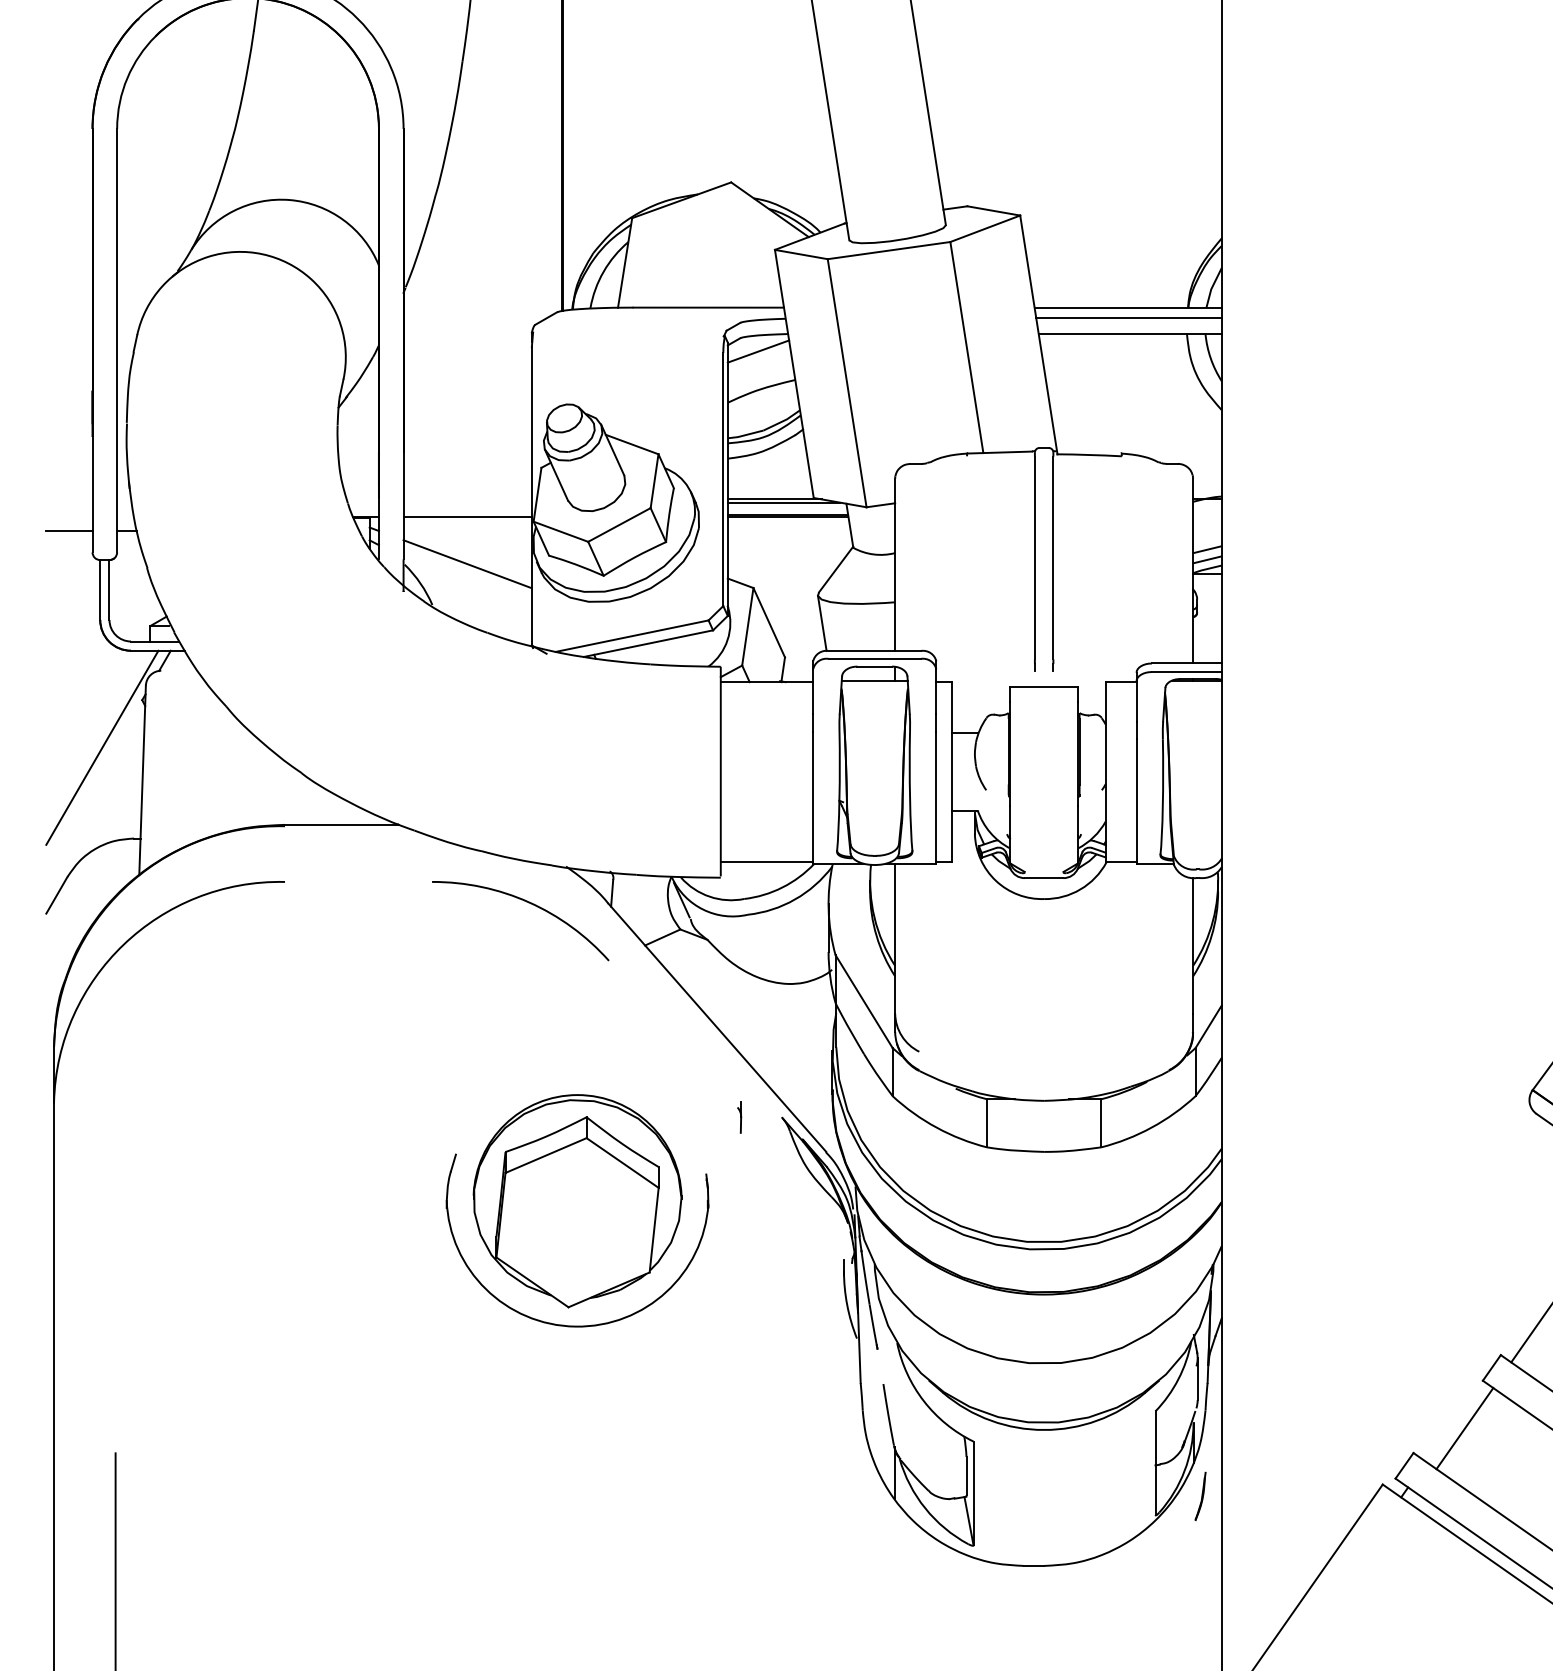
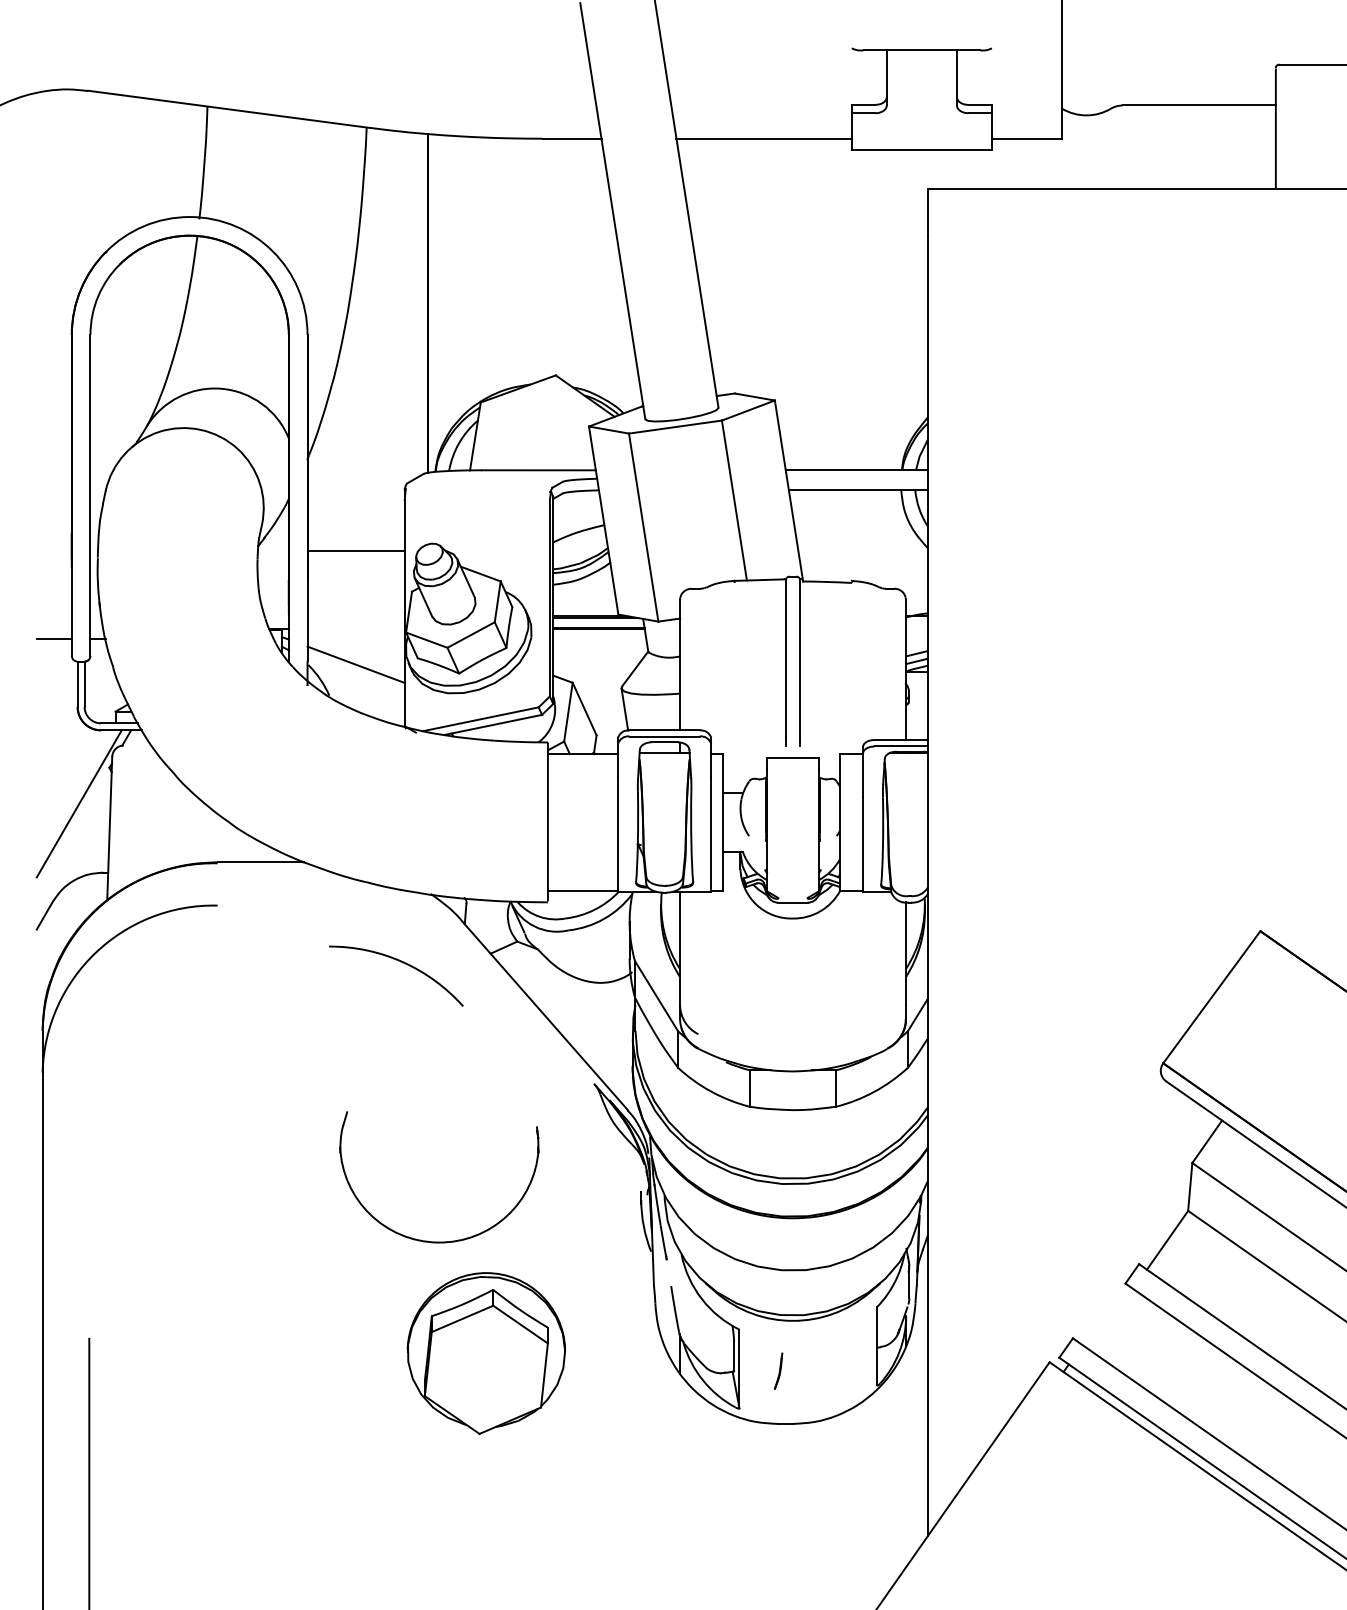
line: (1129, 318) -> (857, 478), removed
line: (758, 351) -> (576, 503), removed
line: (466, 516) -> (355, 550), moved
arc: (526, 902) -> (400, 962), moved
part: (740, 1116) -> (562, 1083), removed
part: (576, 1201) -> (485, 1353), moved
line: (1464, 1428) -> (1111, 1319), removed
part: (1200, 1495) -> (778, 1370), moved

